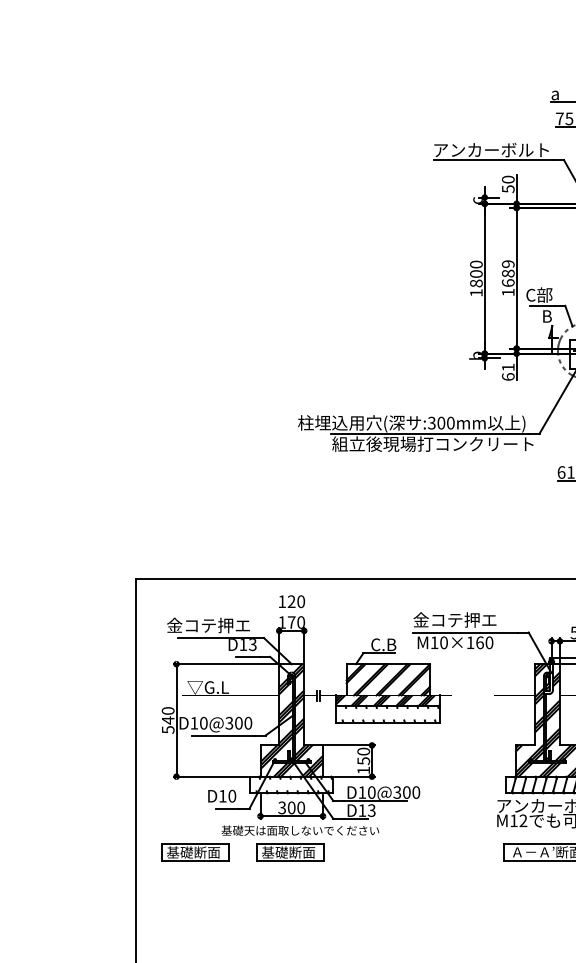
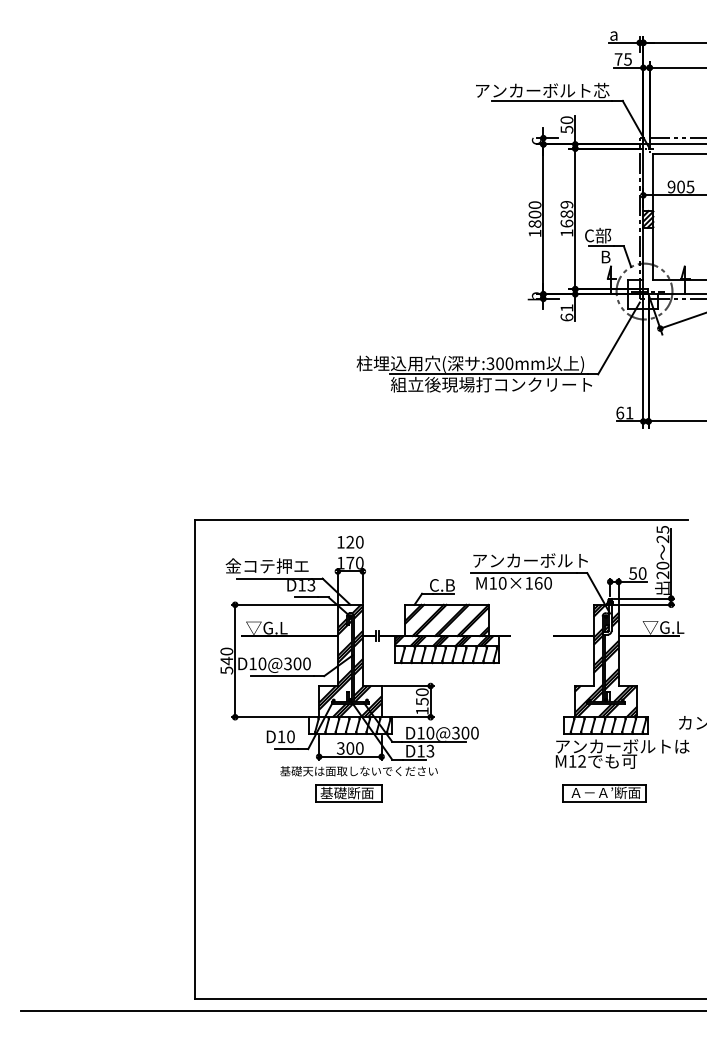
text: (483, 149) -> (542, 90), アンカーボルト -> アンカーボルト芯
text: (470, 619) -> (529, 560), 金コテ押エ -> アンカーボルト
hatch: (386, 713) -> (445, 654), added
hatch: (290, 784) -> (349, 725), added
part: (194, 852) -> (253, 793), removed

